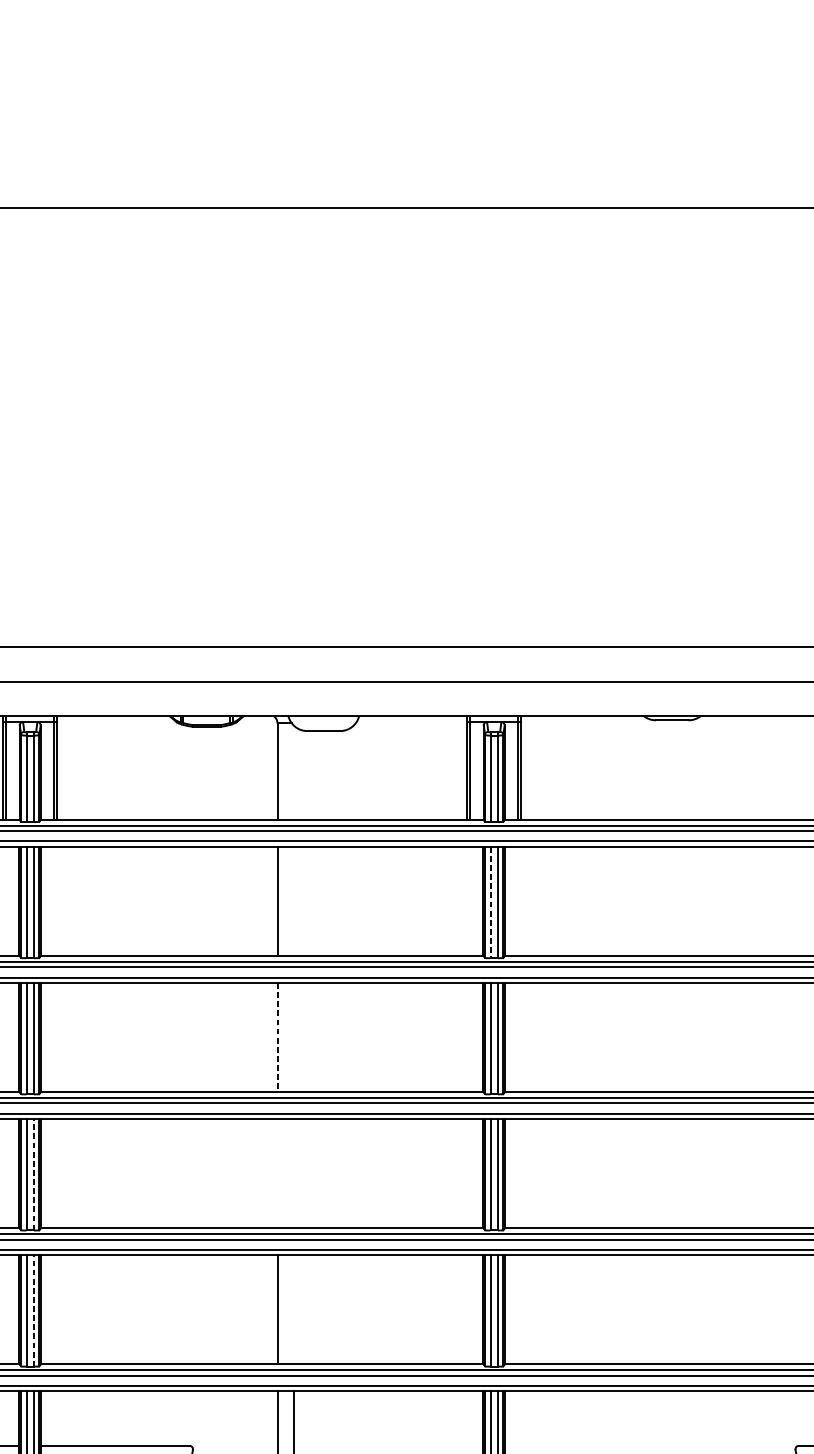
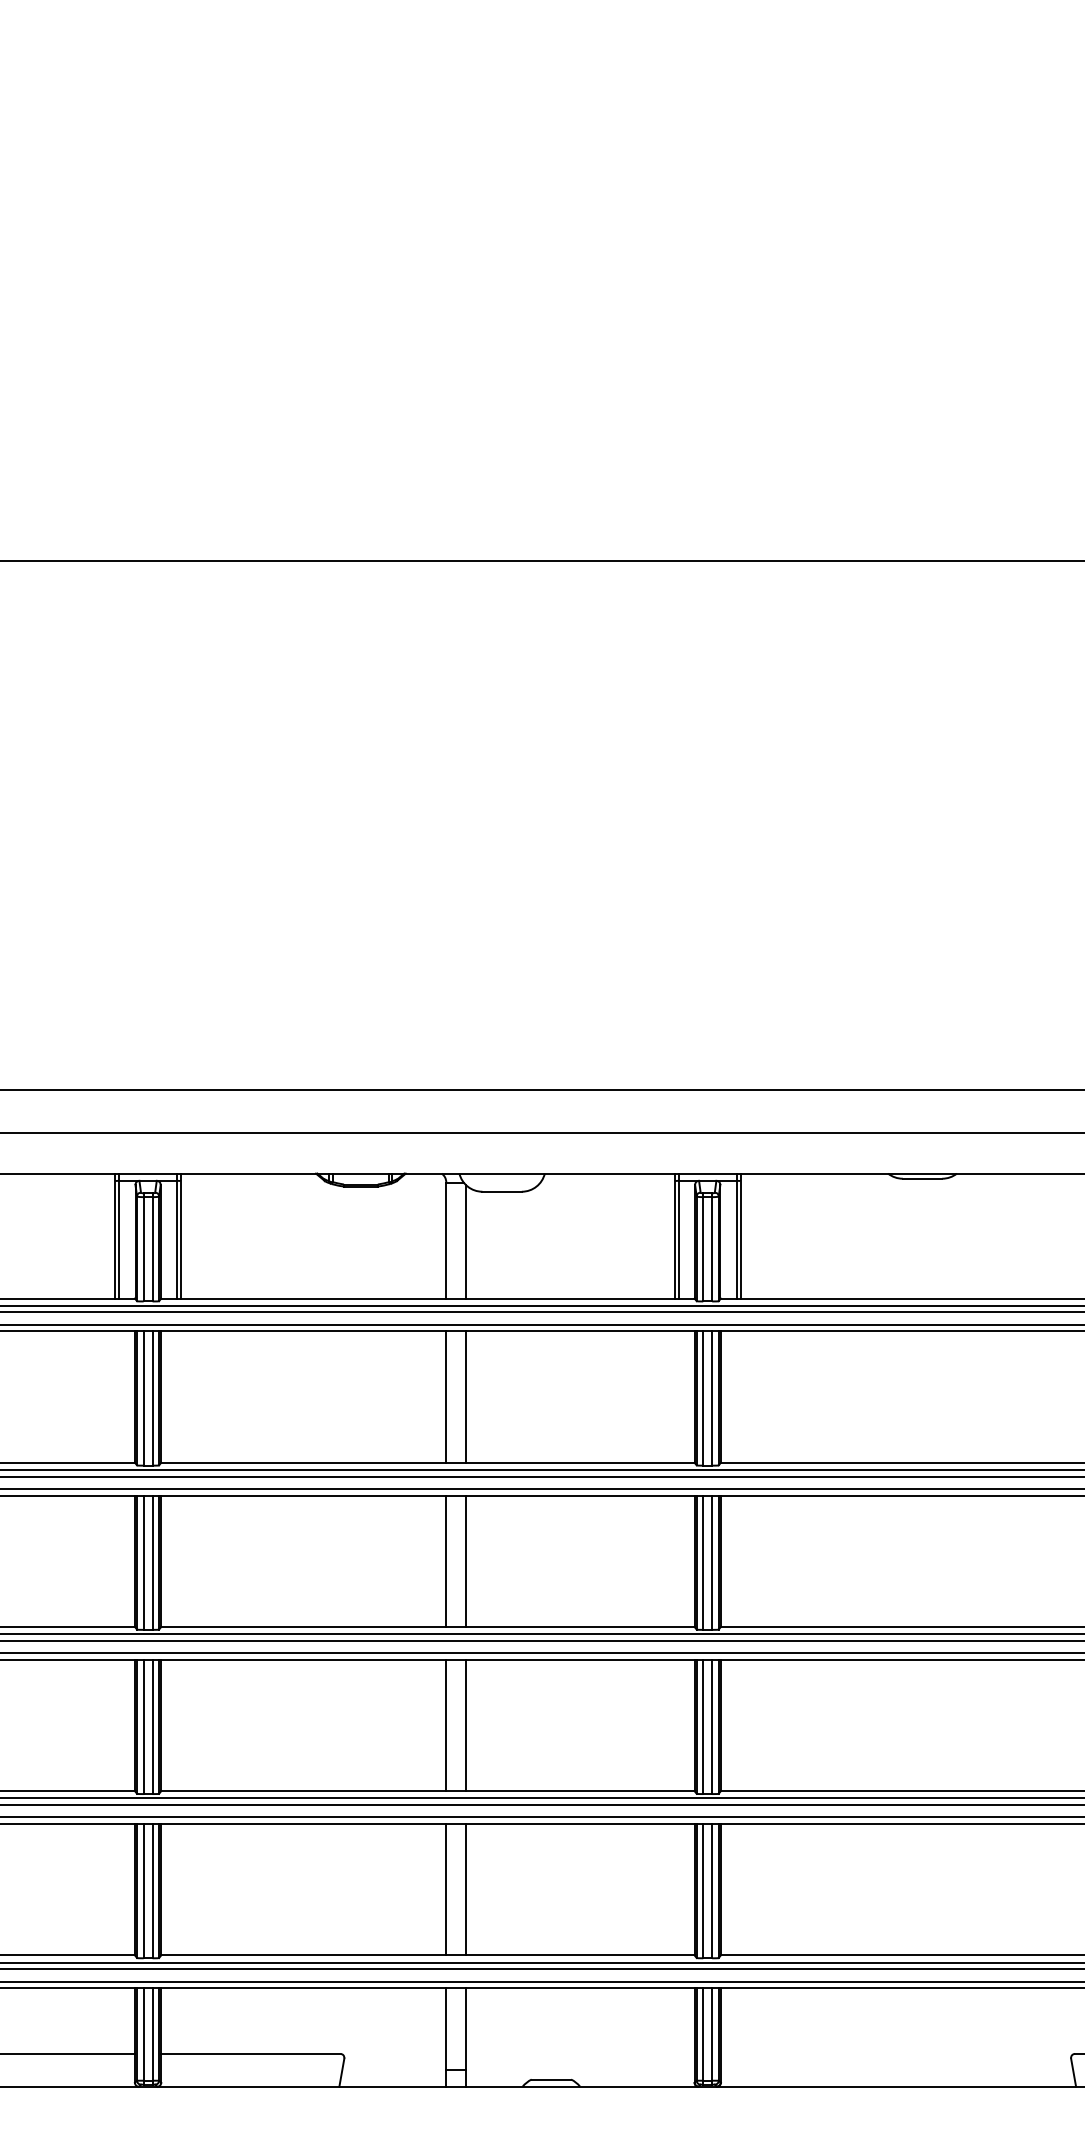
line: (294, 772) -> (466, 1241), added
line: (294, 900) -> (466, 1396), added
line: (490, 903) -> (703, 1399), dashed -> solid
line: (294, 1036) -> (466, 1560), added
line: (277, 1037) -> (446, 1561), dashed -> solid
line: (277, 1173) -> (446, 1725), added
line: (294, 1173) -> (466, 1725), added
line: (33, 1174) -> (152, 1726), dashed -> solid
line: (294, 1309) -> (466, 1889), added
line: (33, 1310) -> (152, 1890), dashed -> solid

